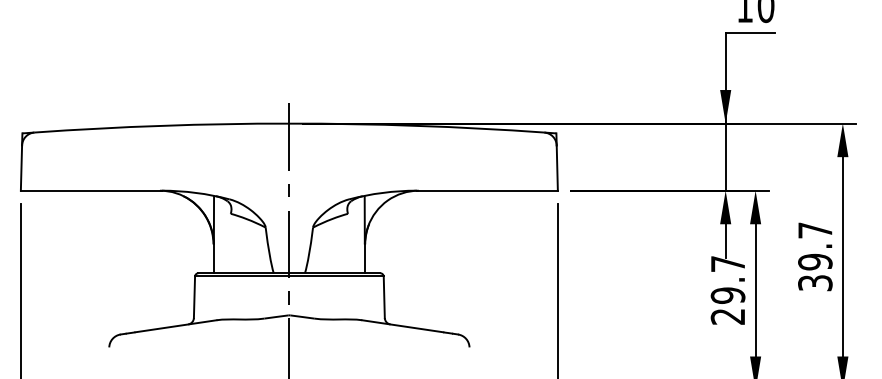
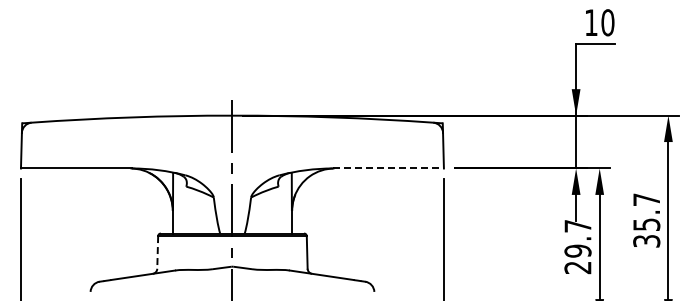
line: (487, 190) -> (388, 168), solid -> dashed
text: (815, 261) -> (646, 224), 39.7 -> 35.7
line: (194, 297) -> (157, 252), solid -> dashed

